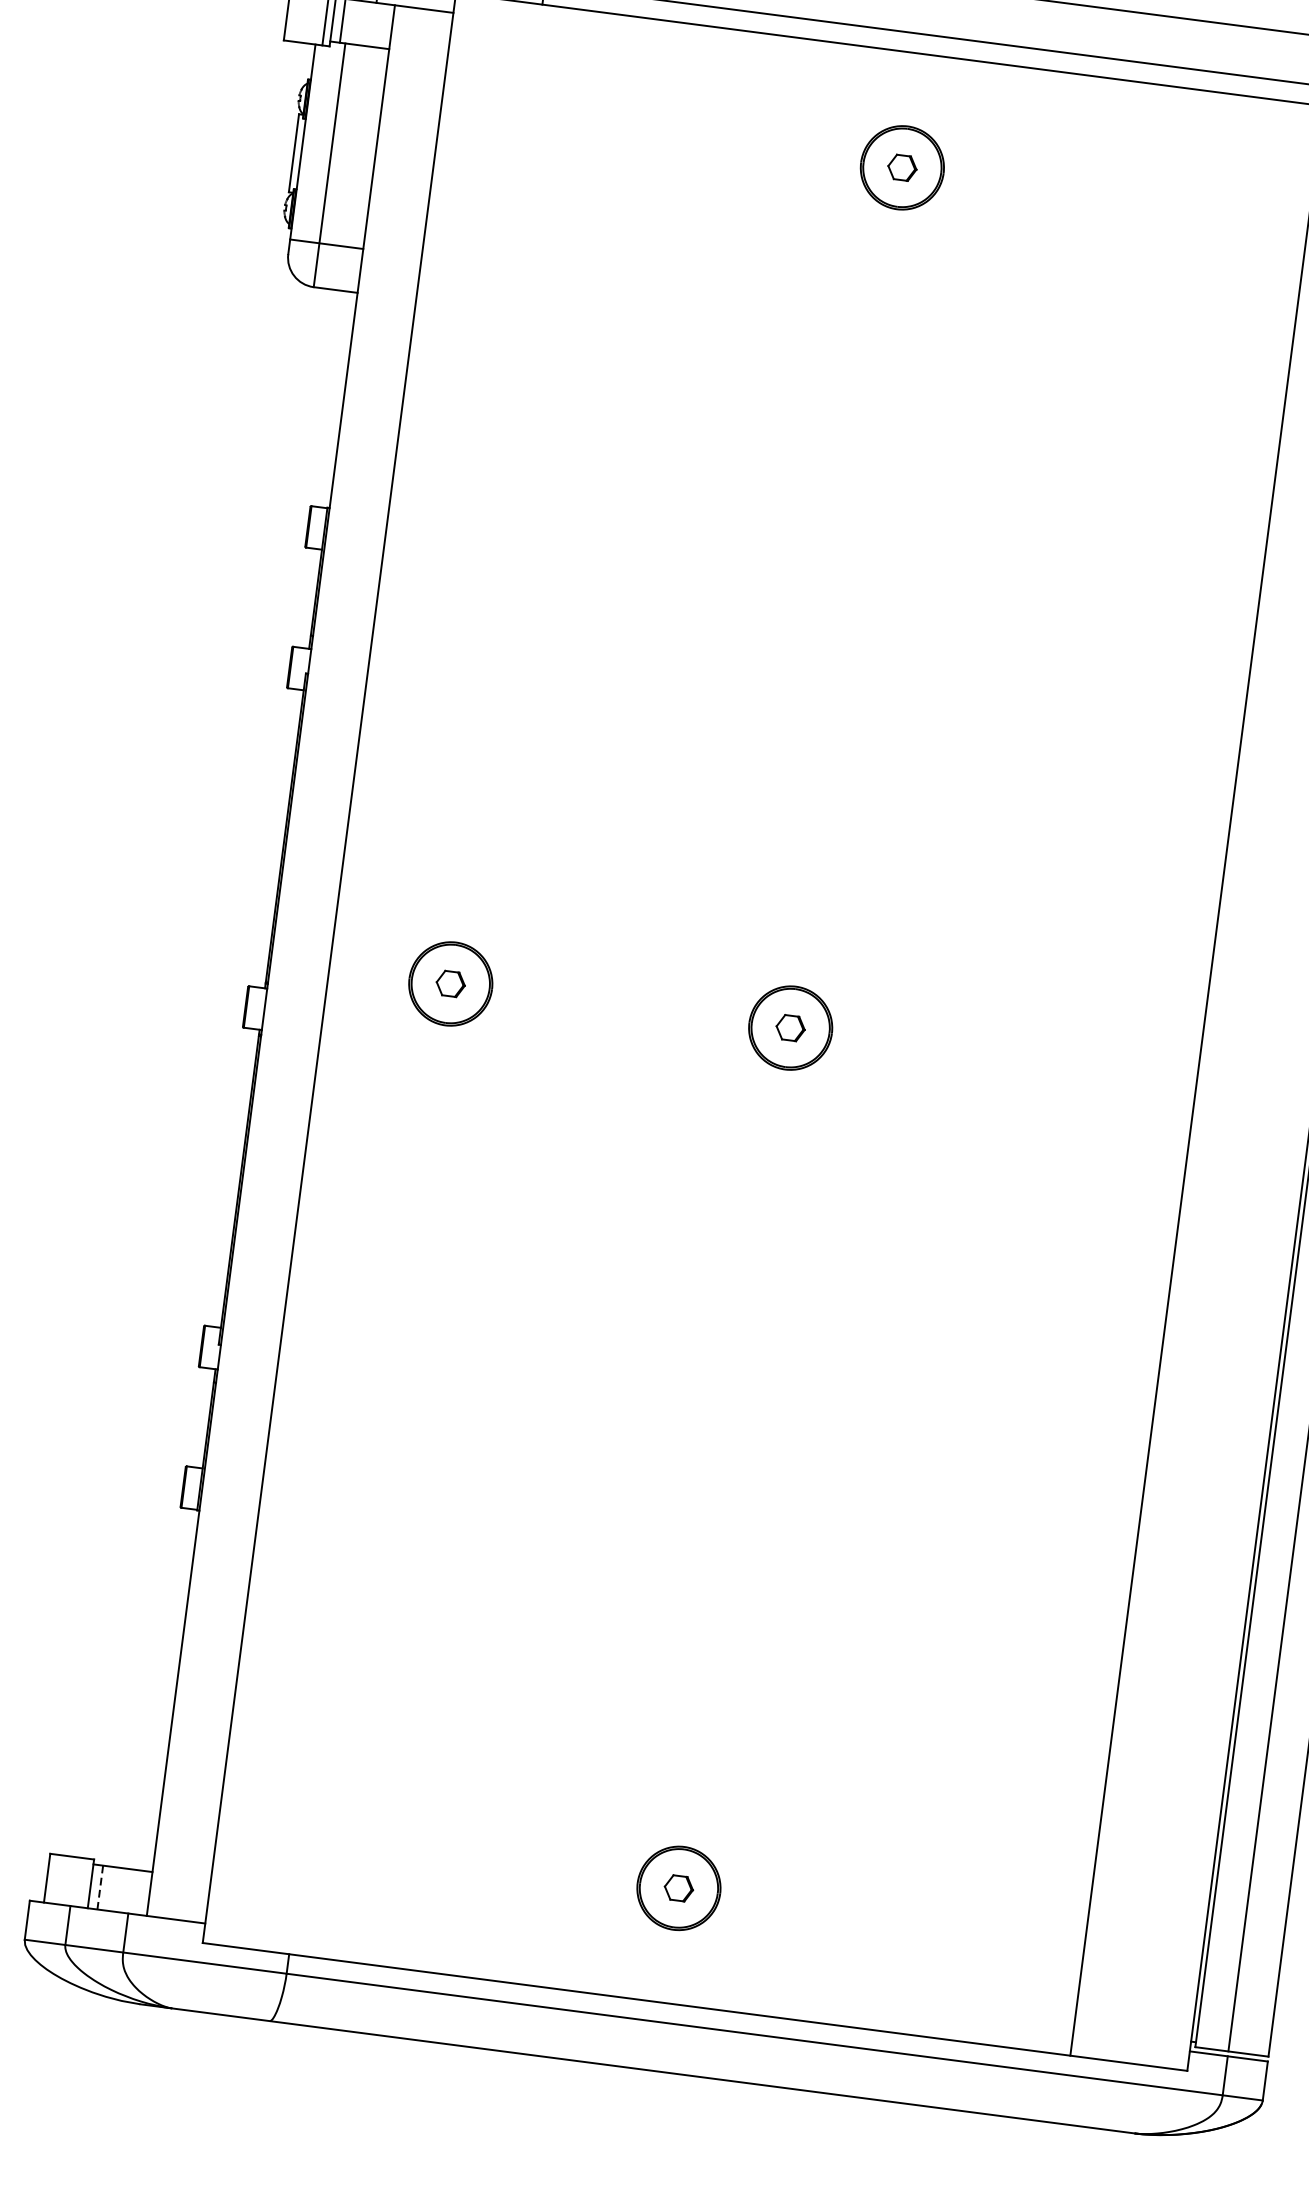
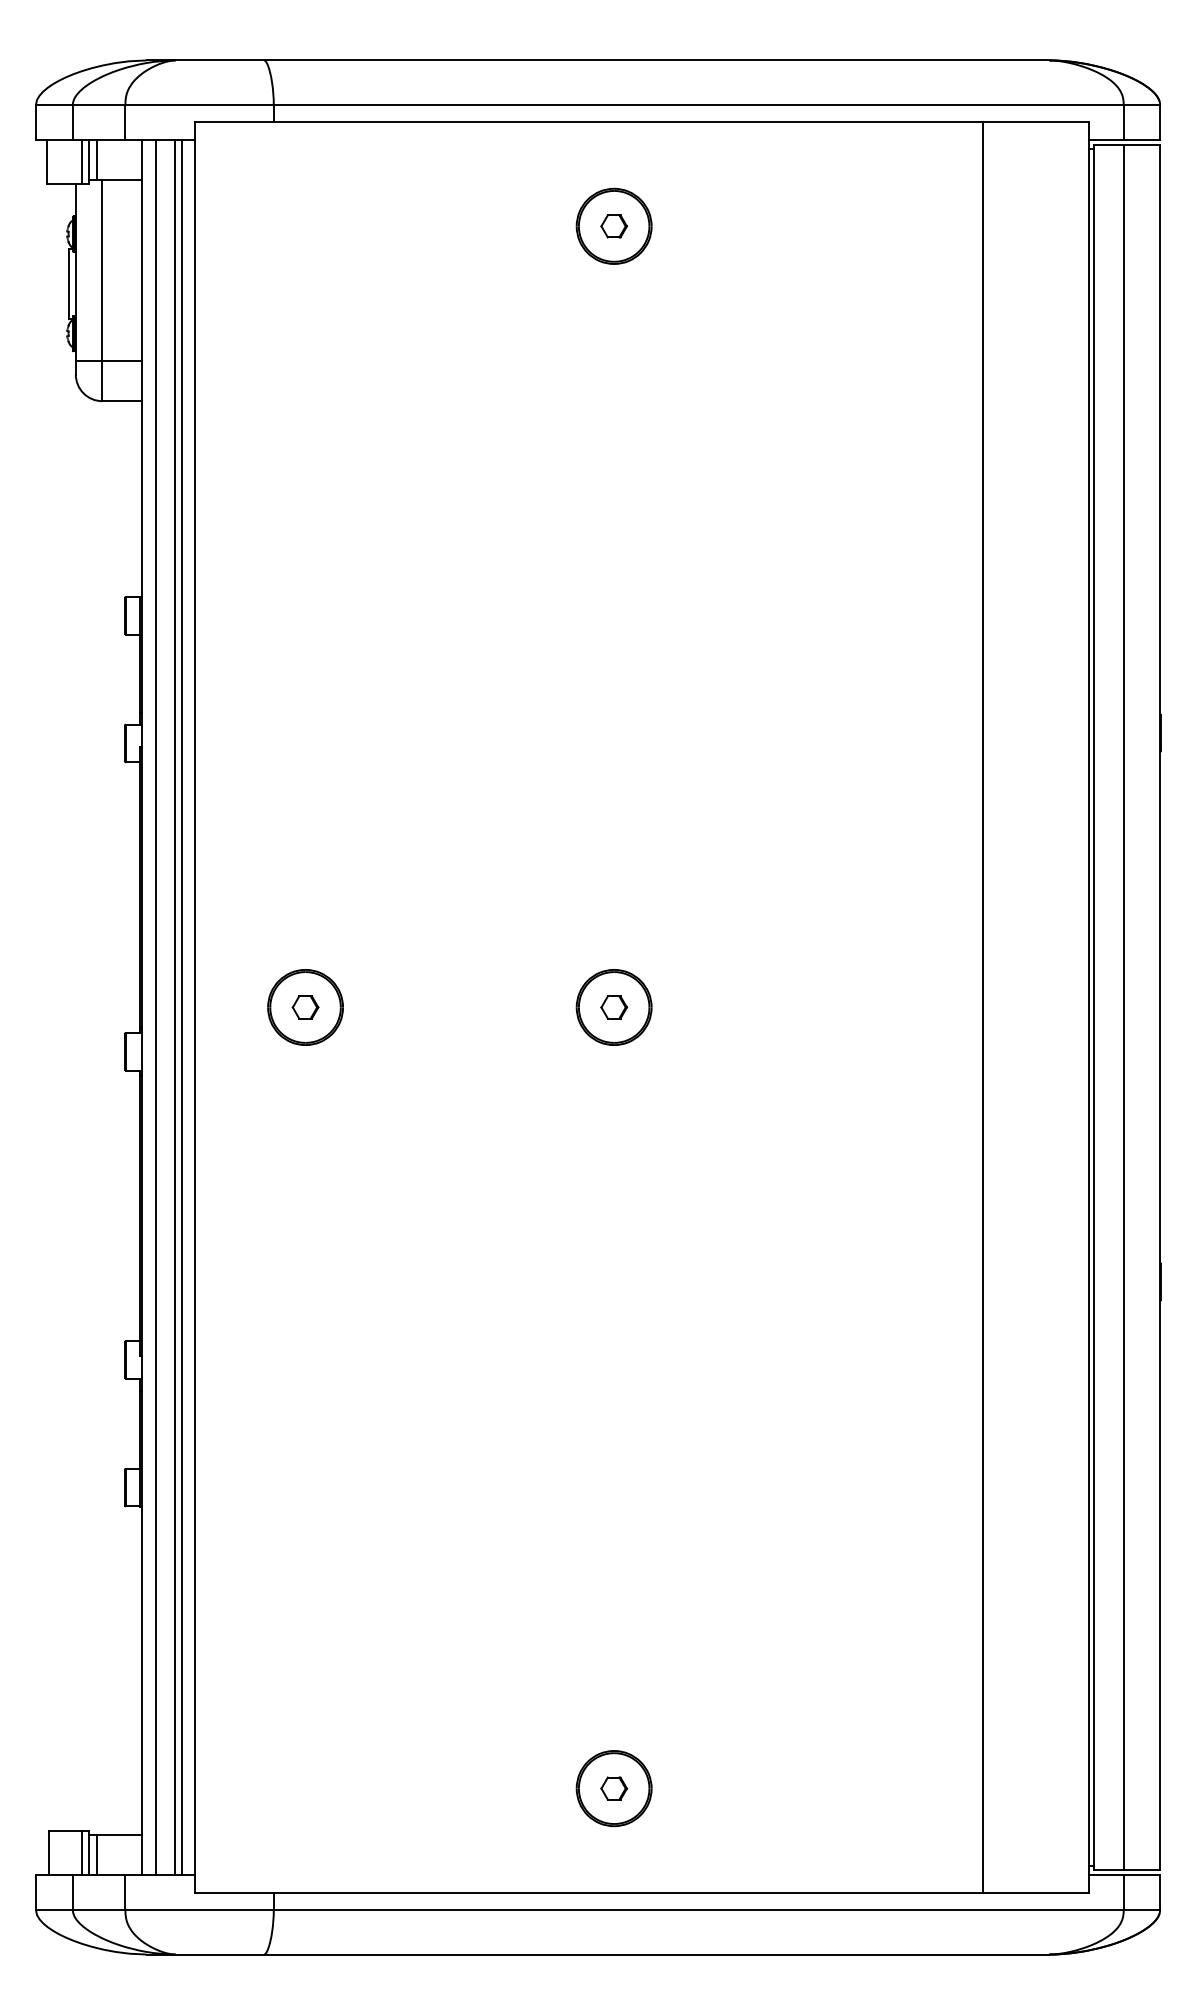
line: (285, 962) -> (155, 1007), added
line: (307, 965) -> (175, 1007), added
line: (315, 966) -> (182, 1007), added
line: (84, 1882) -> (82, 1852), added
line: (100, 1887) -> (97, 1854), dashed -> solid

